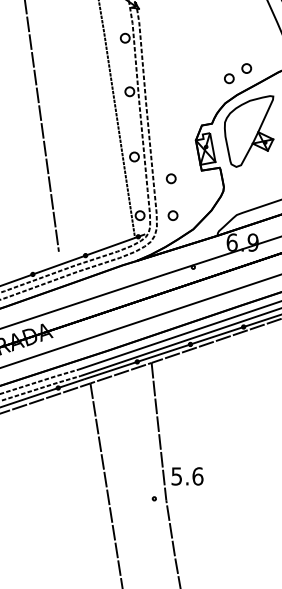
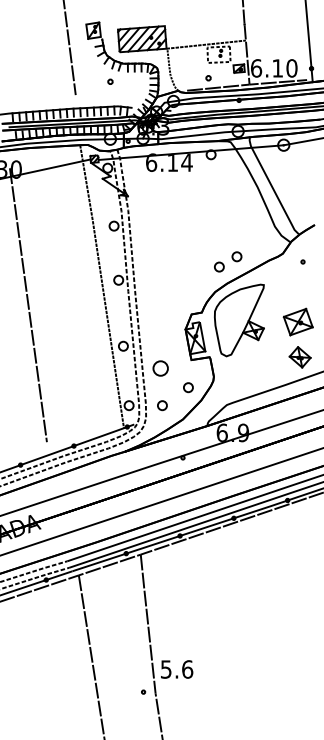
part: (171, 177) -> (160, 367), size x1.6
part: (198, 197) -> (188, 387), added

